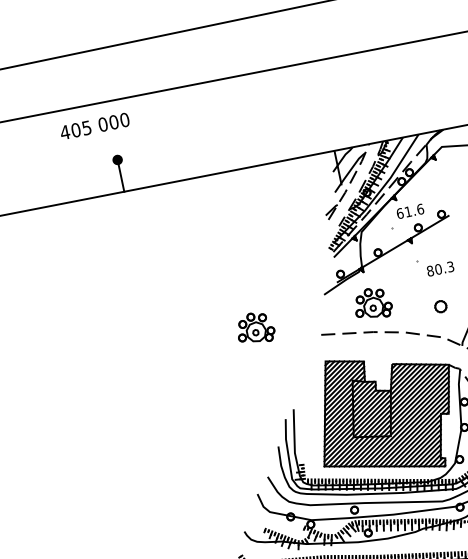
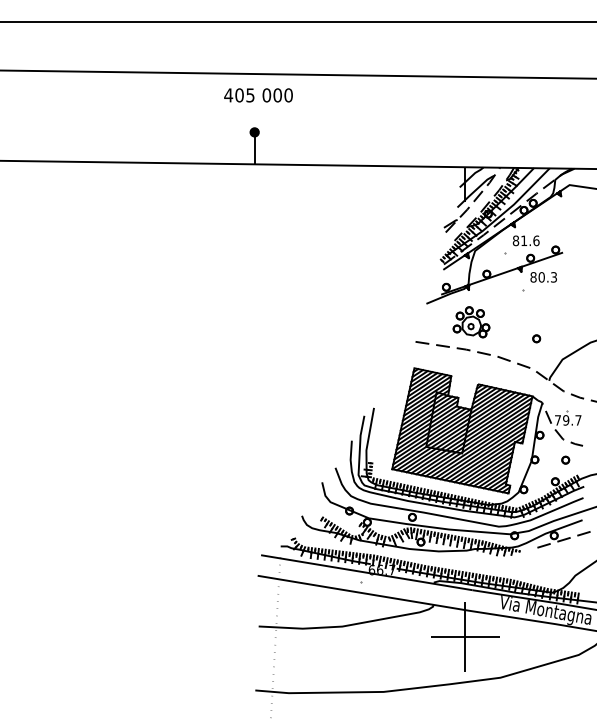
text: (94, 126) -> (258, 95), moved
text: (399, 213) -> (515, 240), 61.6 -> 81.6
text: (440, 269) -> (543, 277), moved
part: (440, 306) -> (536, 338), size x0.62
part: (255, 328) -> (353, 322), removed

